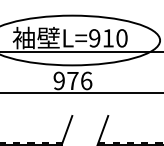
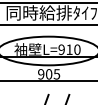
text: (80, 81) -> (53, 74), 976 -> 905

